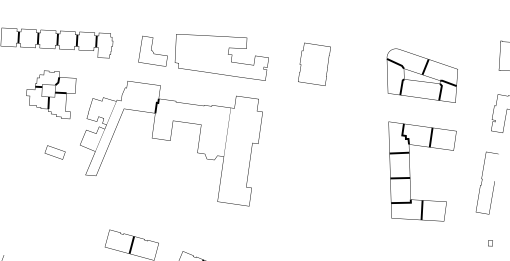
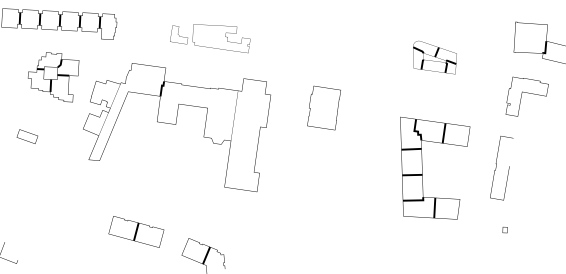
part: (203, 57) -> (210, 38), size x0.6
part: (313, 63) -> (323, 107), moved
part: (421, 75) -> (434, 57), size x0.6
part: (55, 152) -> (27, 136), moved
part: (410, 170) -> (422, 167), moved

